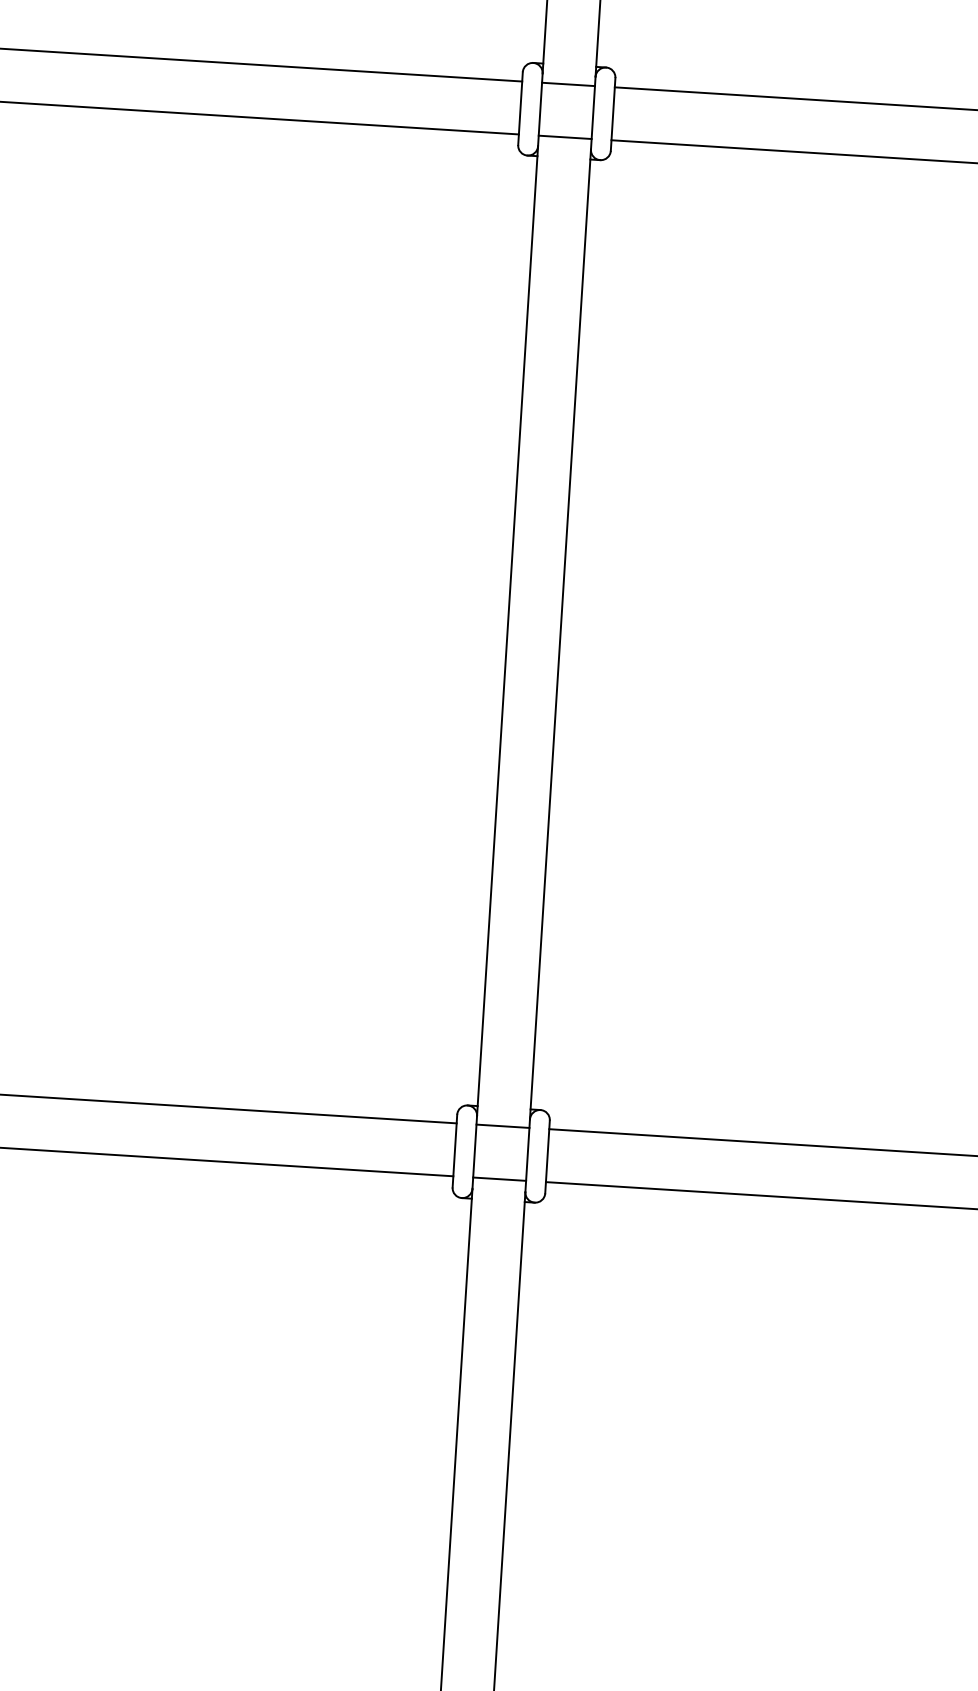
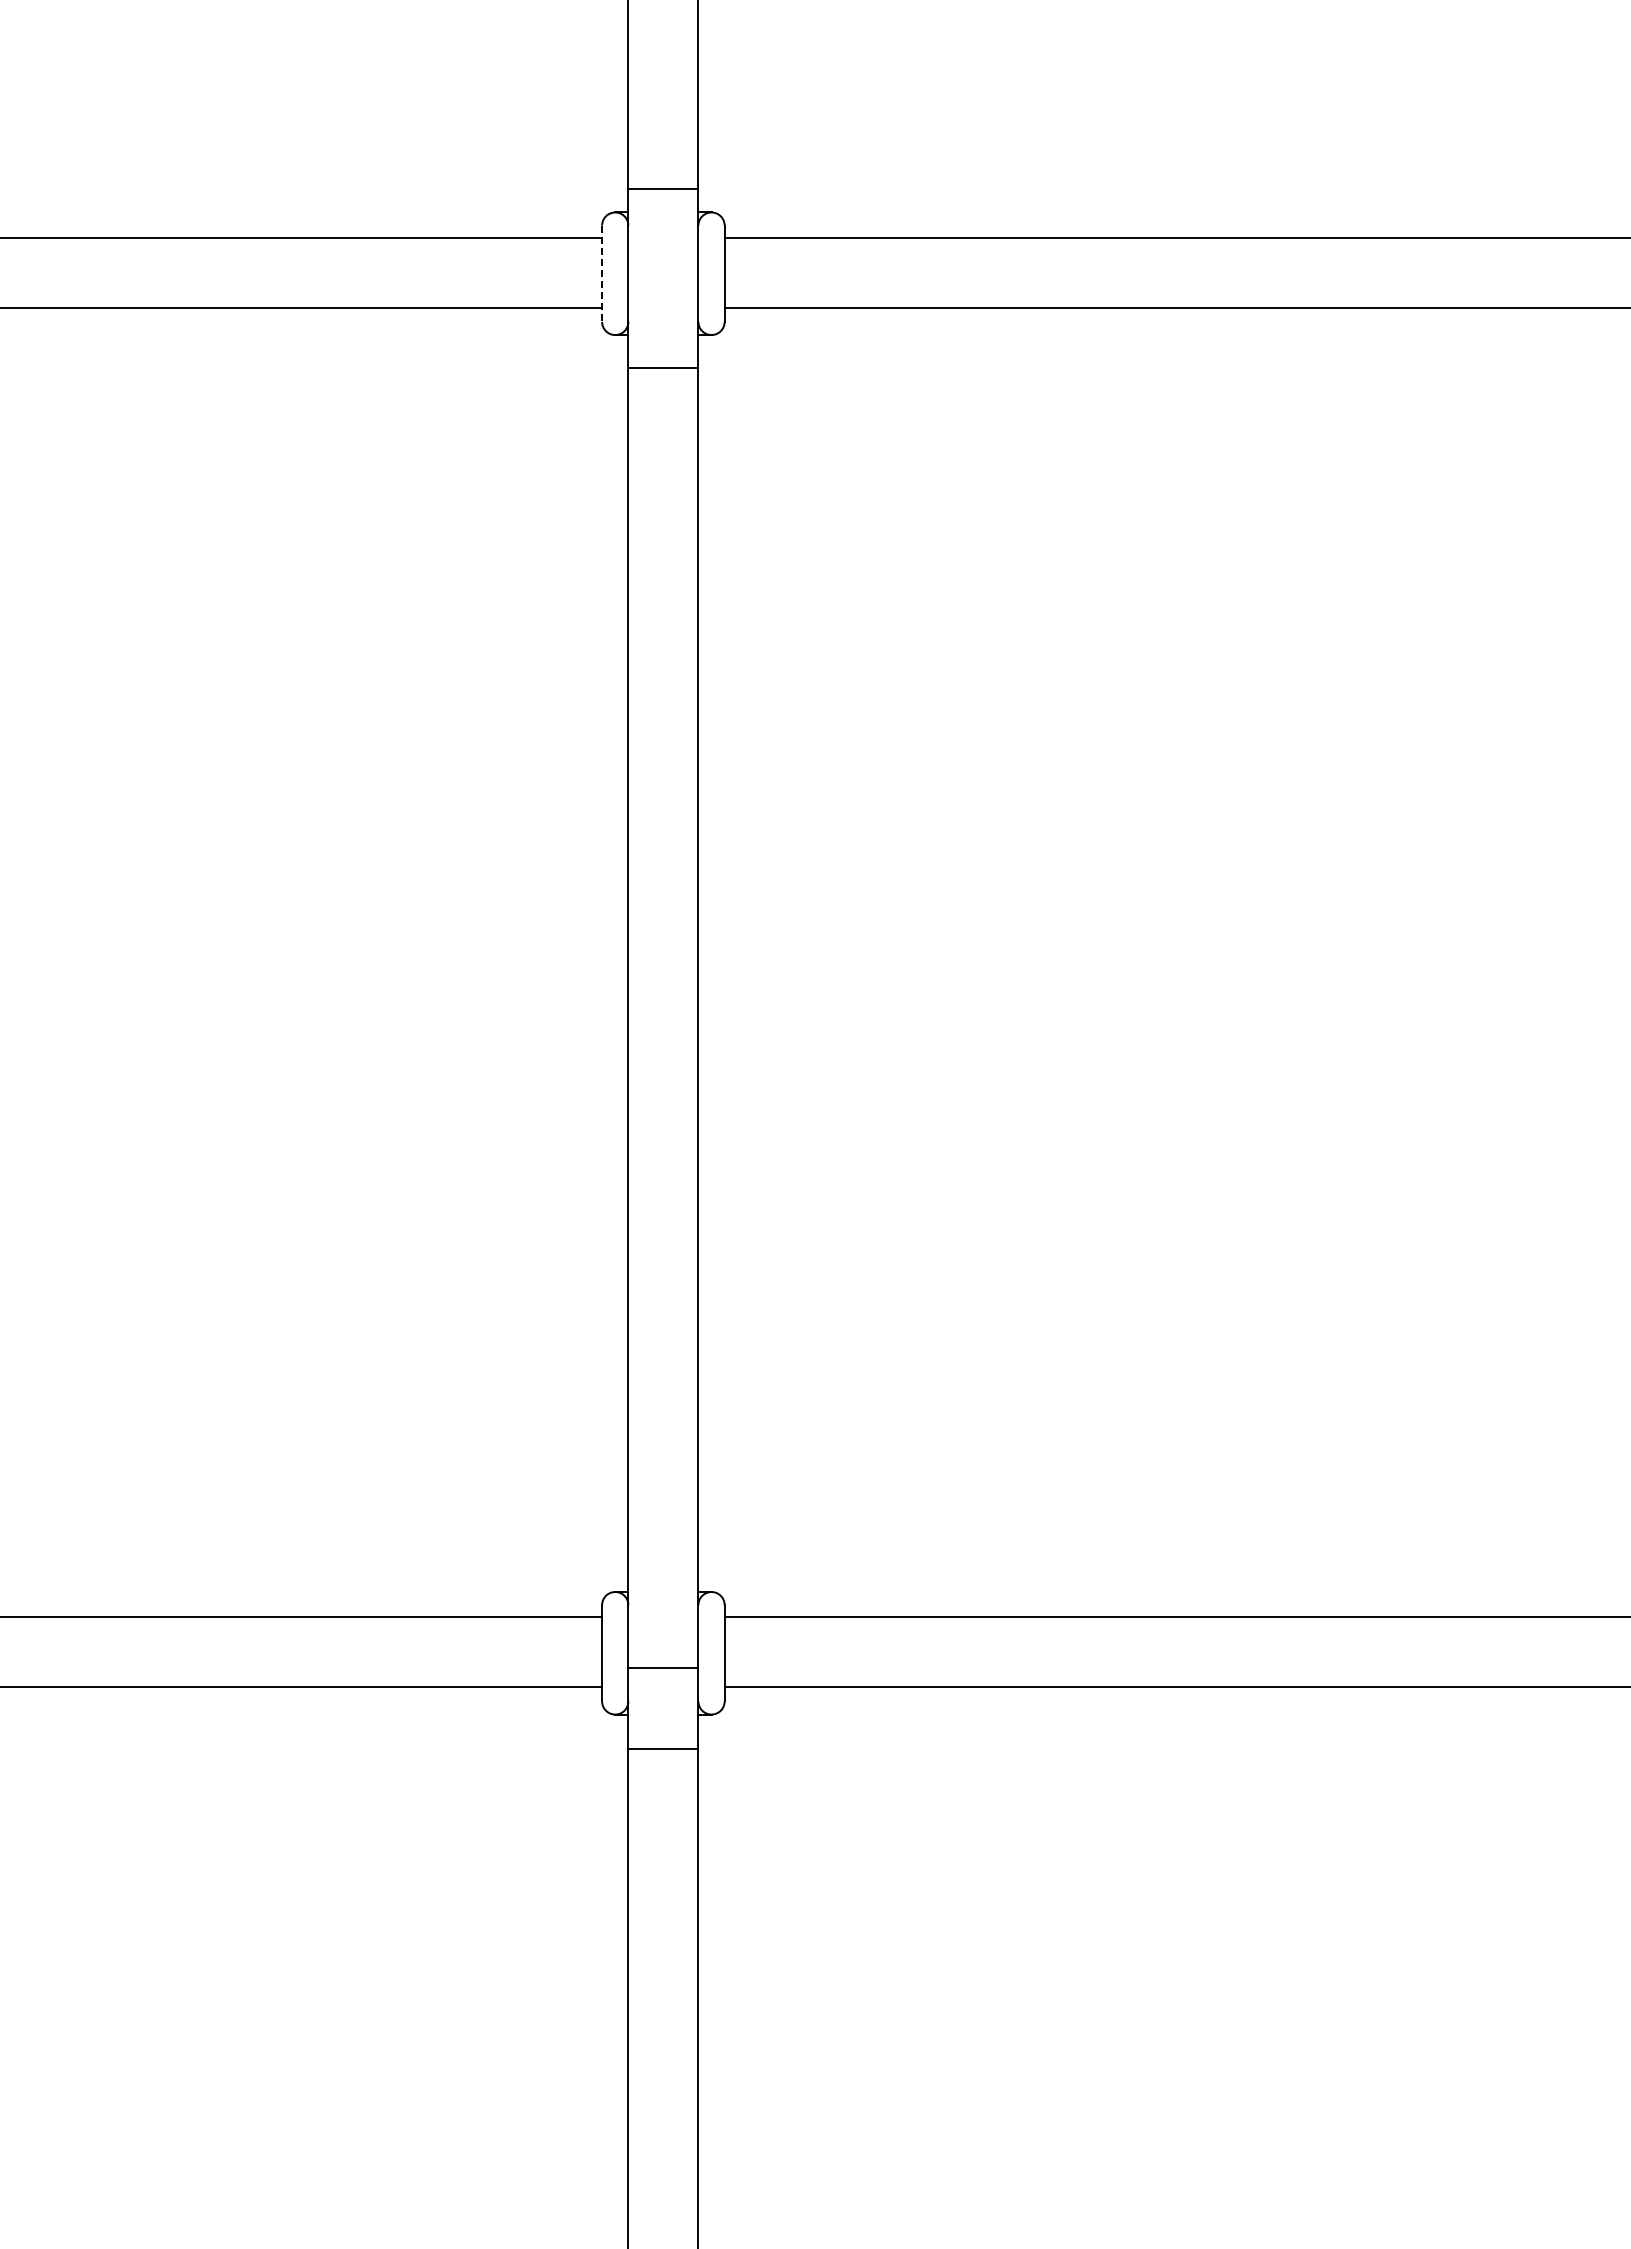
line: (568, 84) -> (663, 188), moved
line: (520, 109) -> (602, 274), solid -> dashed
line: (565, 137) -> (663, 367), moved
line: (503, 1126) -> (663, 1667), moved
line: (499, 1179) -> (663, 1748), moved

